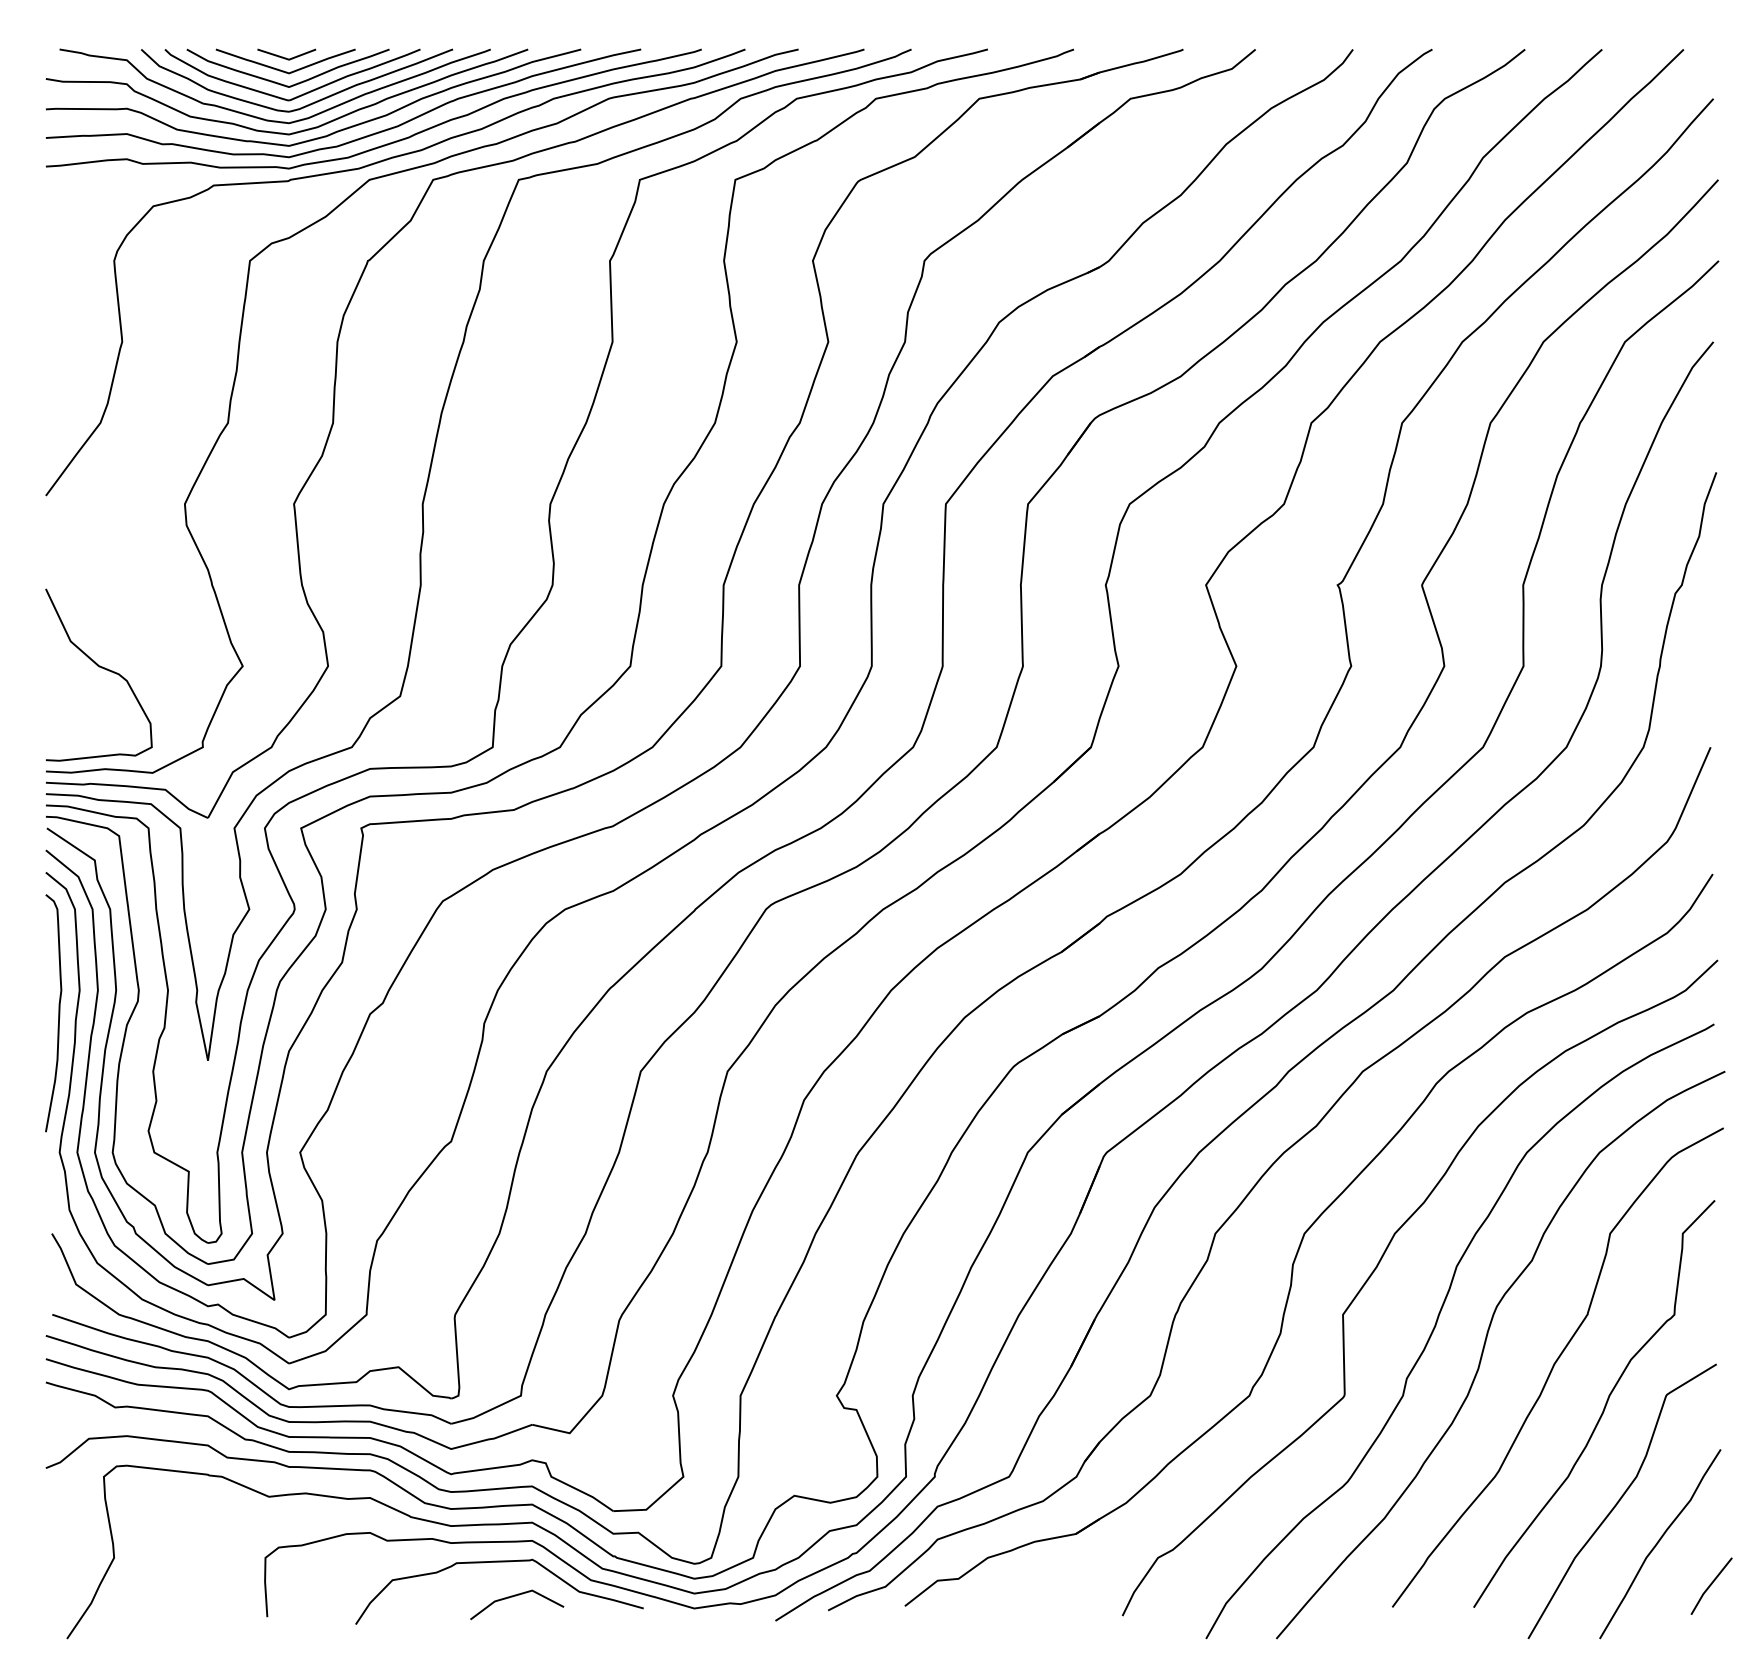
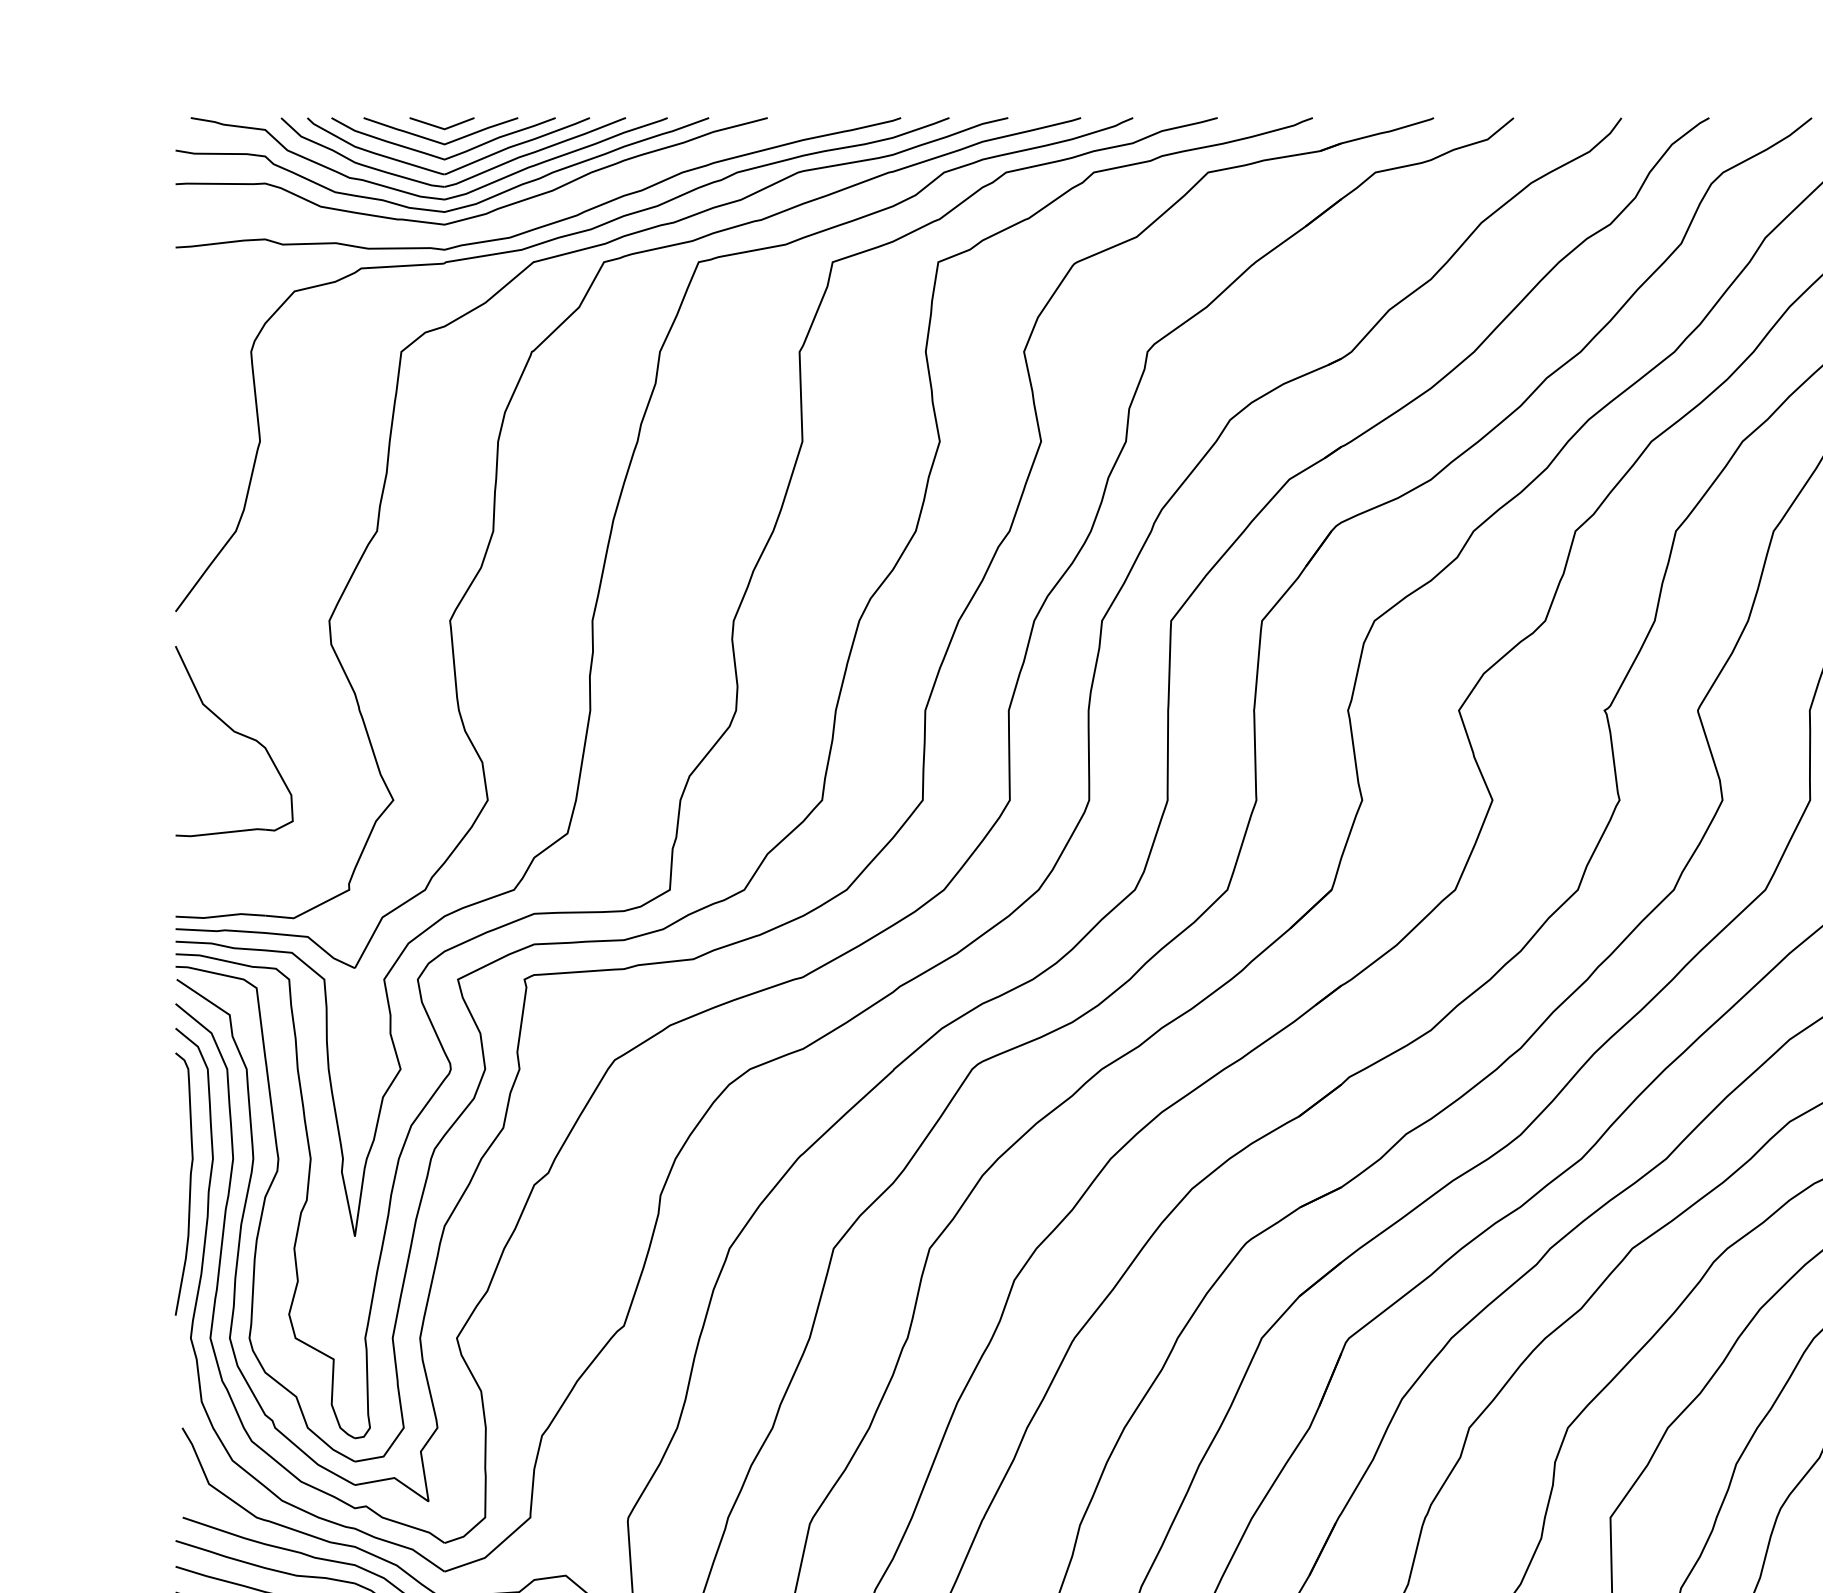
curve: (354, 139) -> (516, 217), removed
part: (101, 668) -> (237, 734), moved

